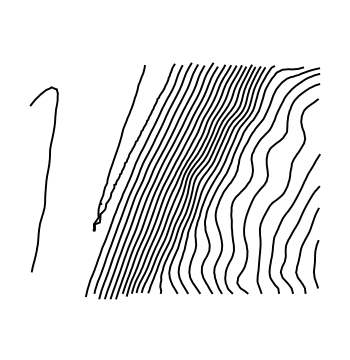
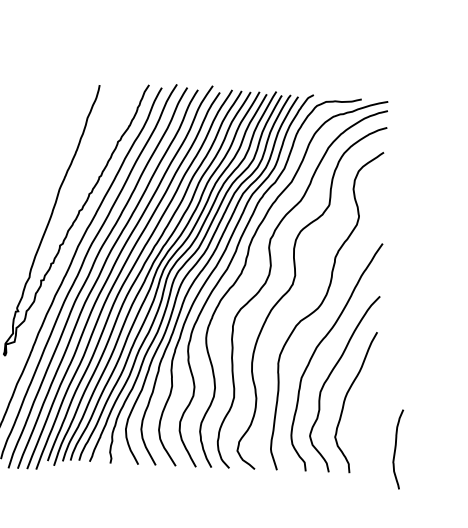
curve: (315, 264) -> (396, 449), moved

